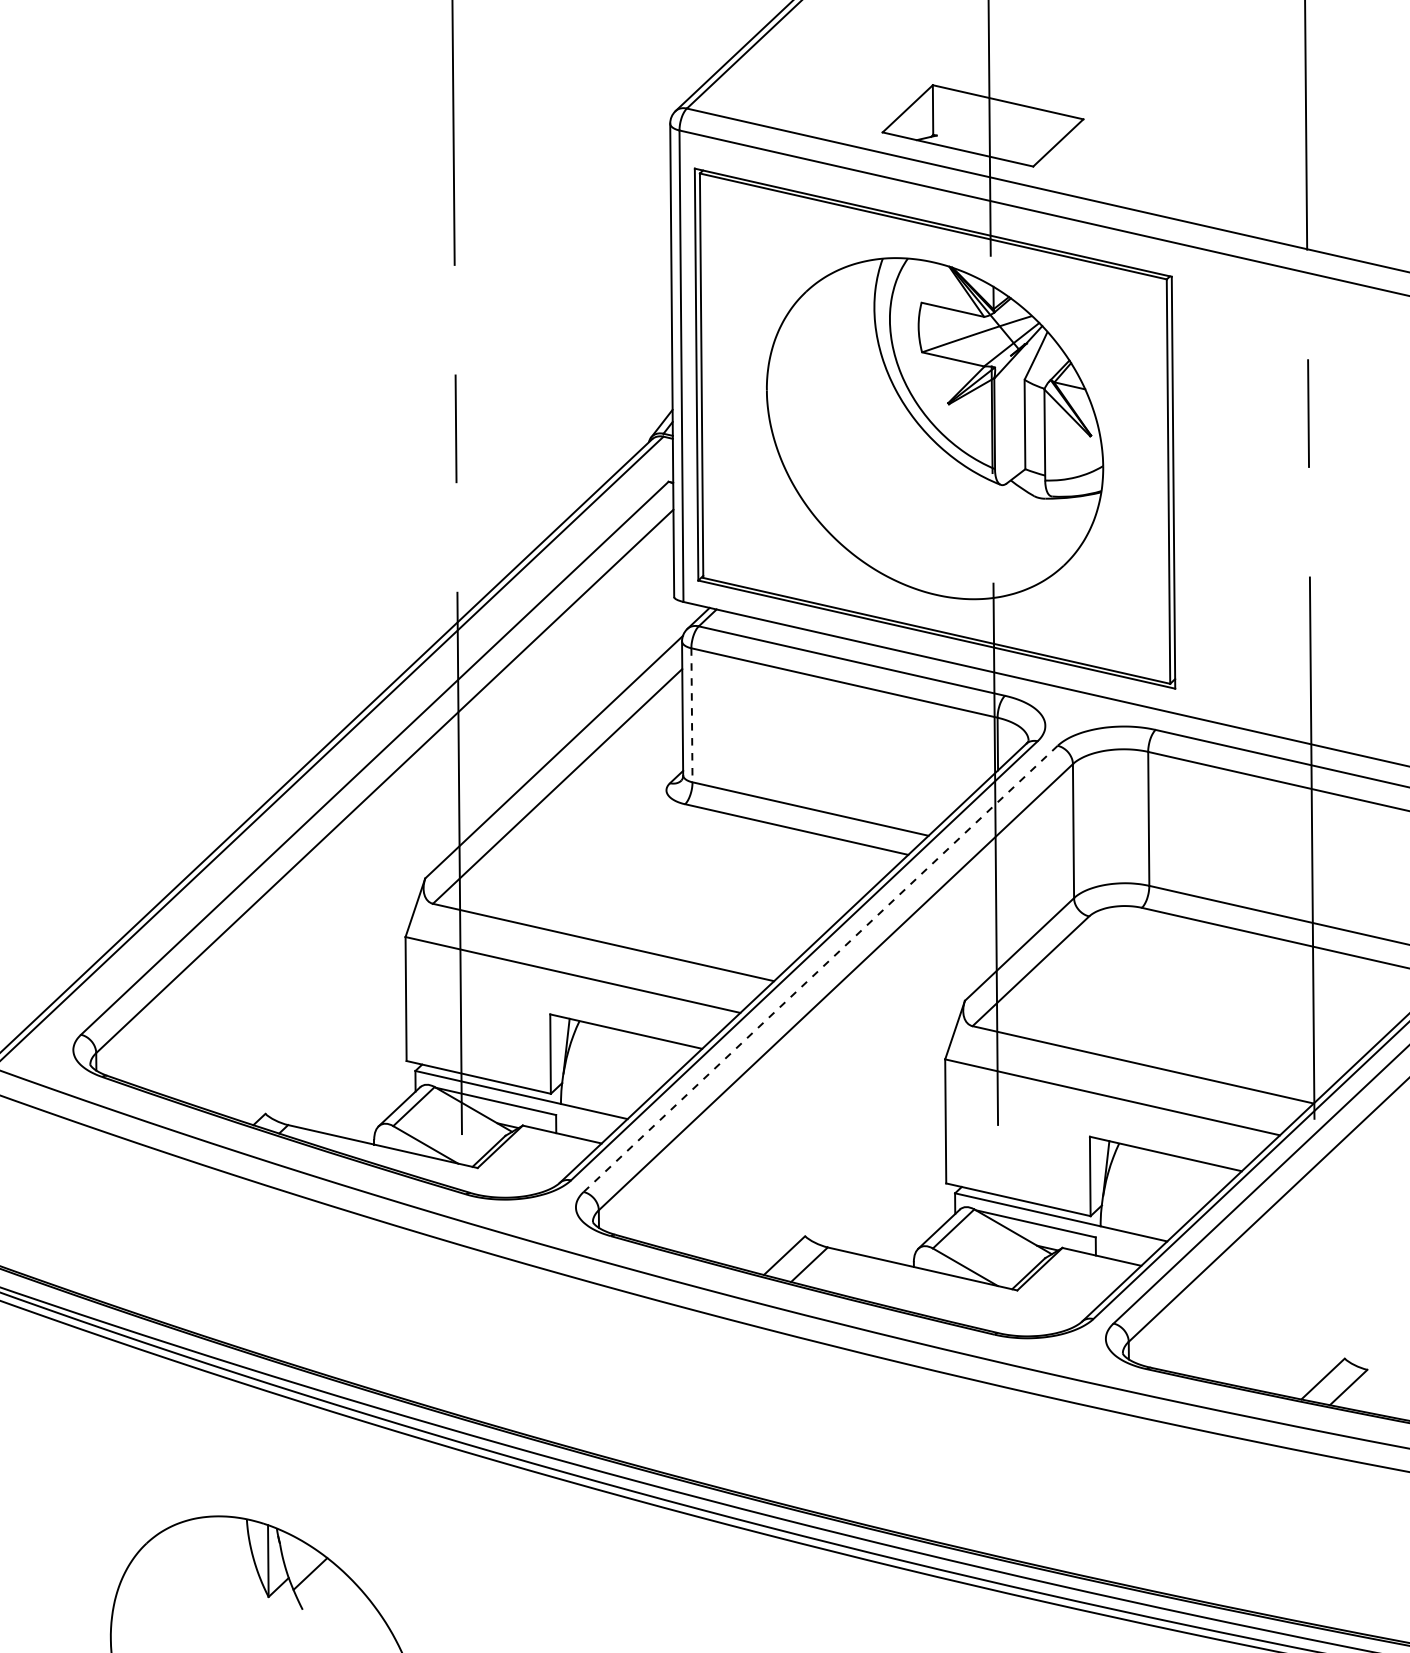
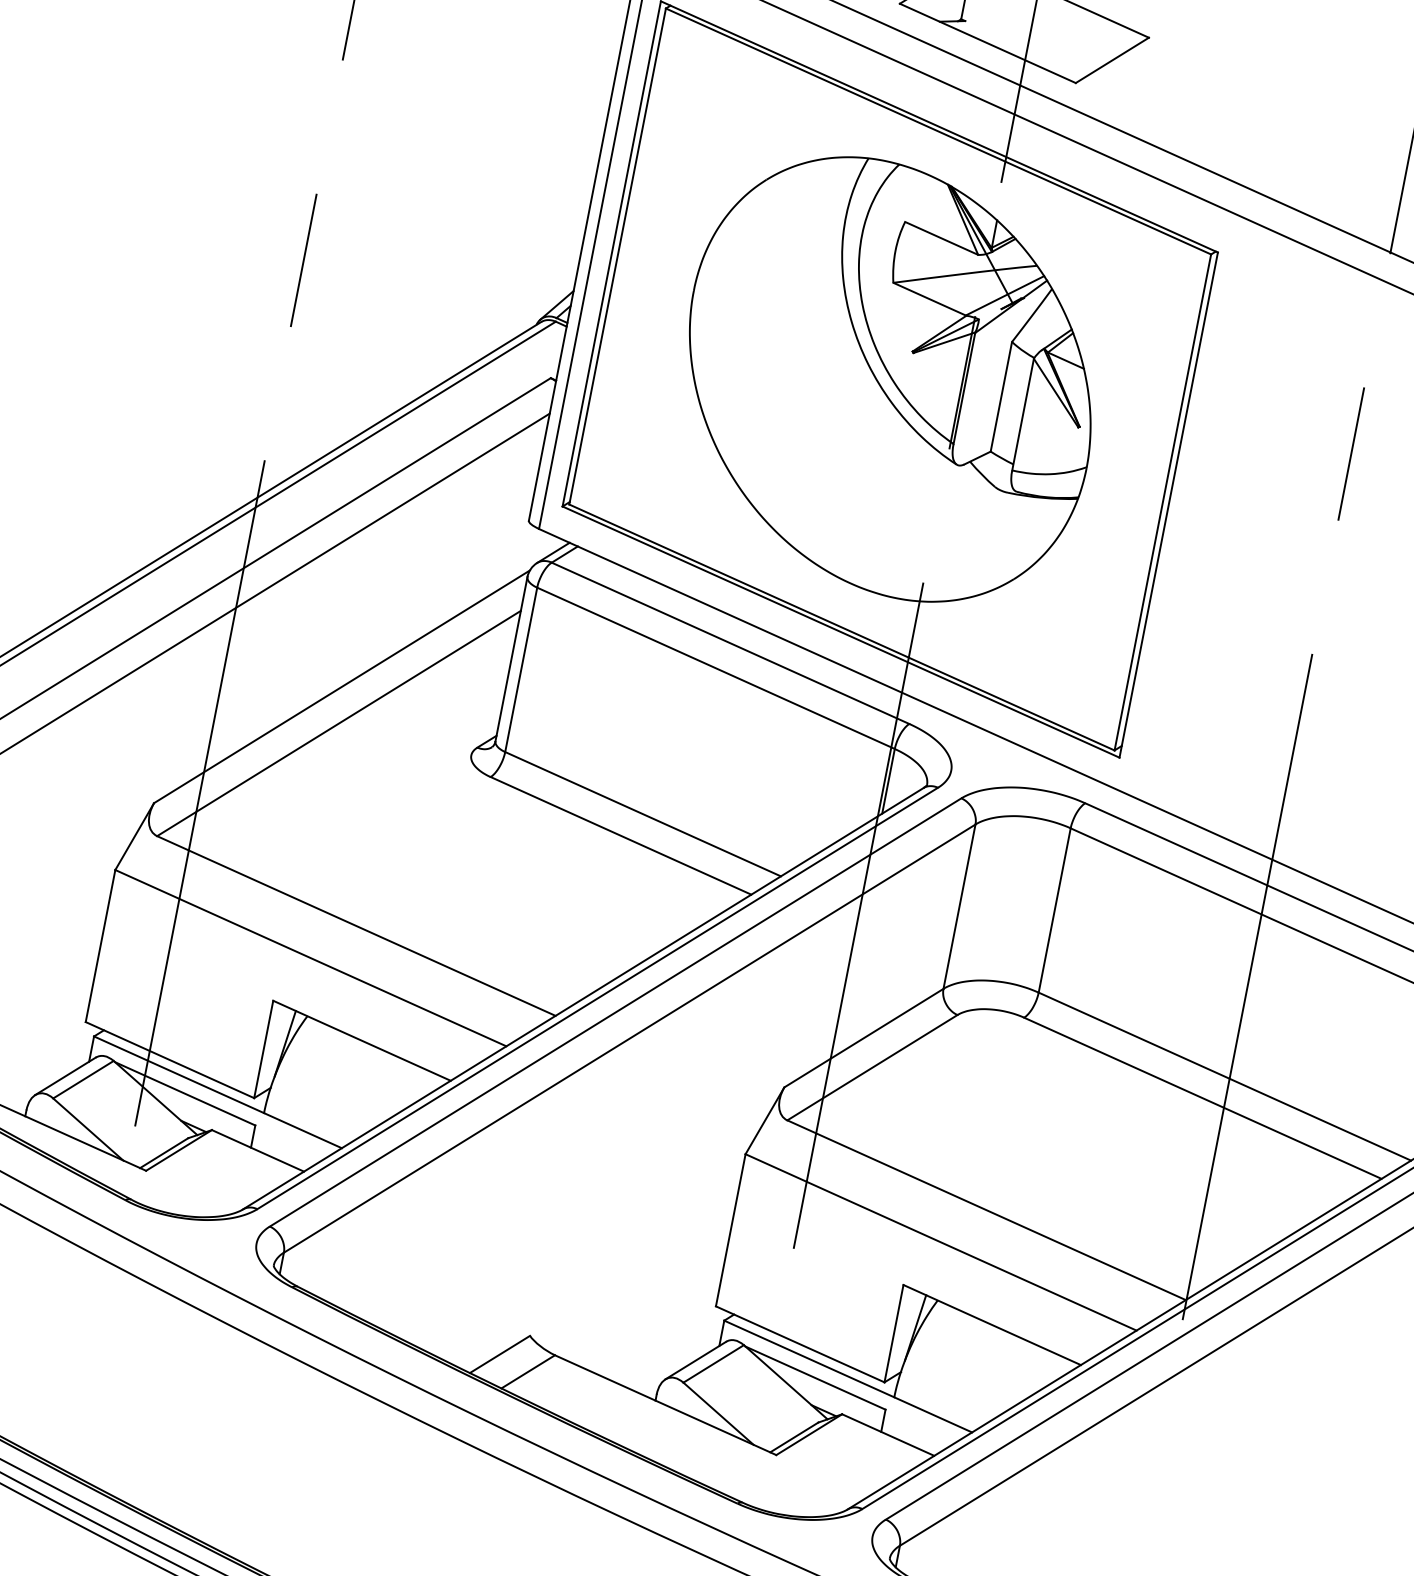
line: (691, 715) -> (520, 669), dashed -> solid
line: (820, 968) -> (615, 1011), dashed -> solid

